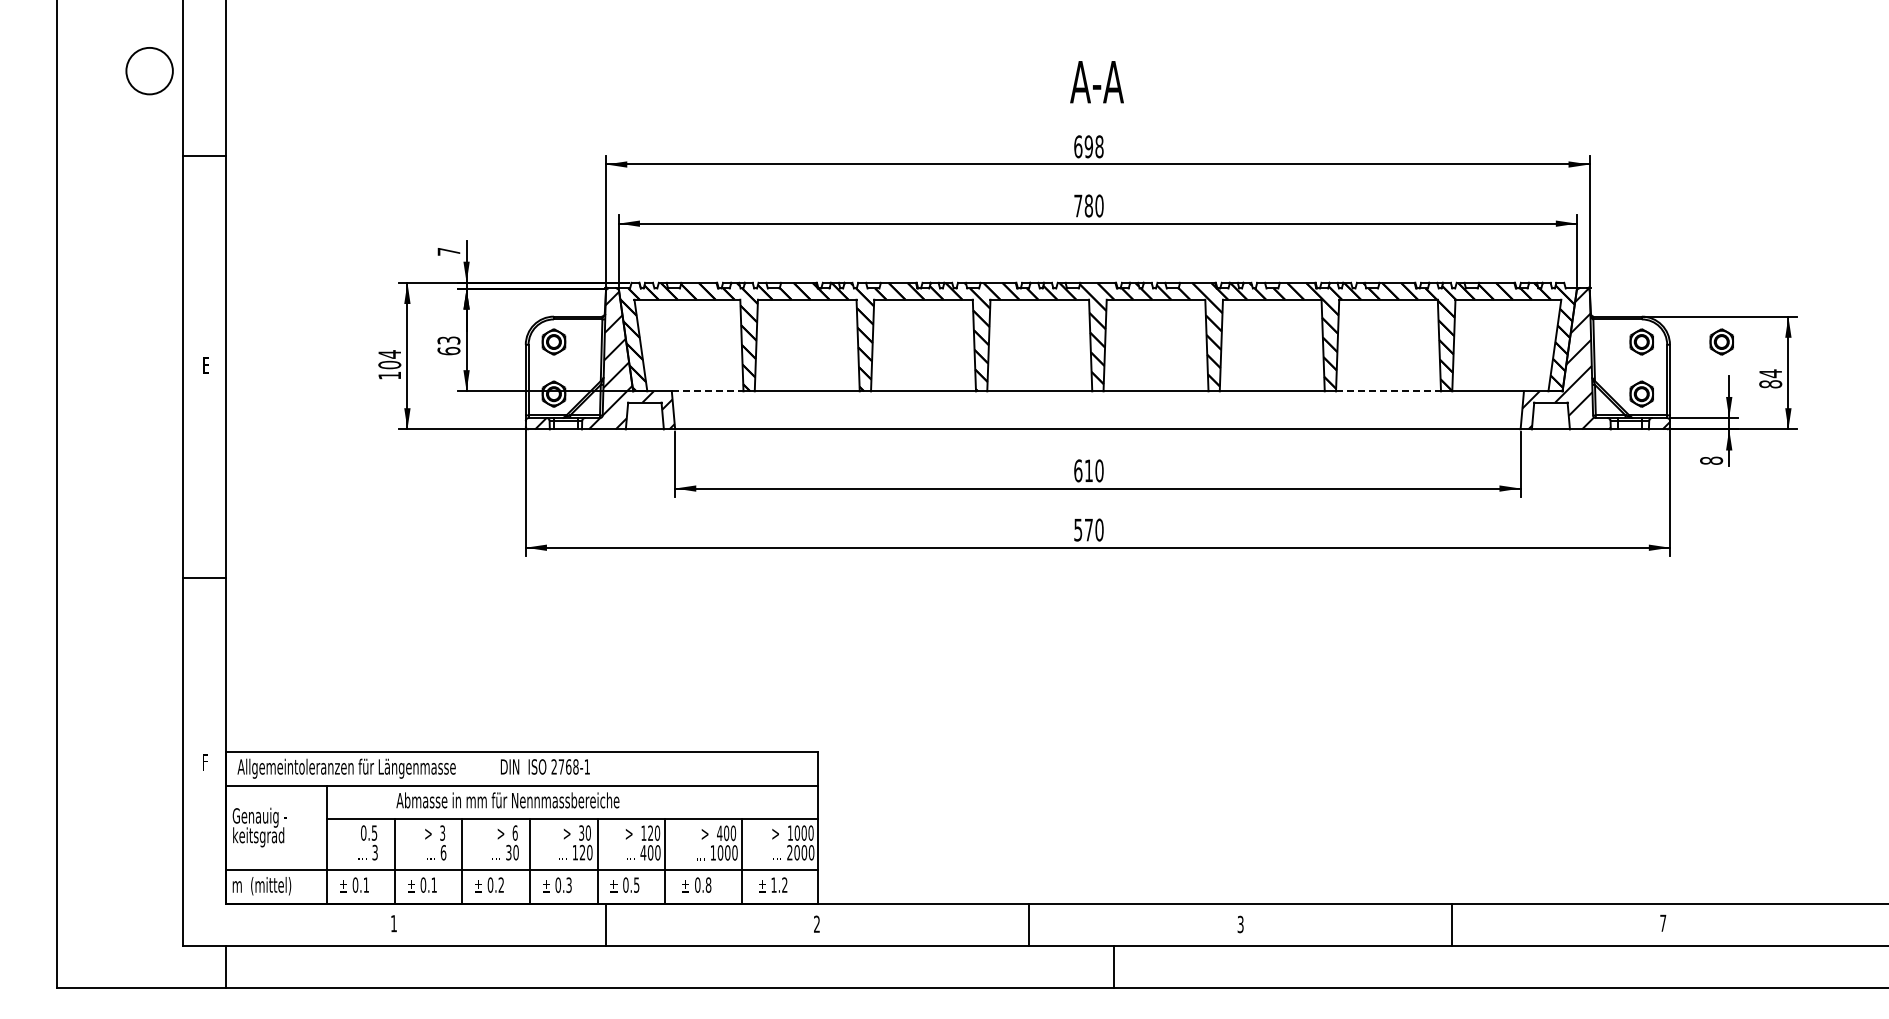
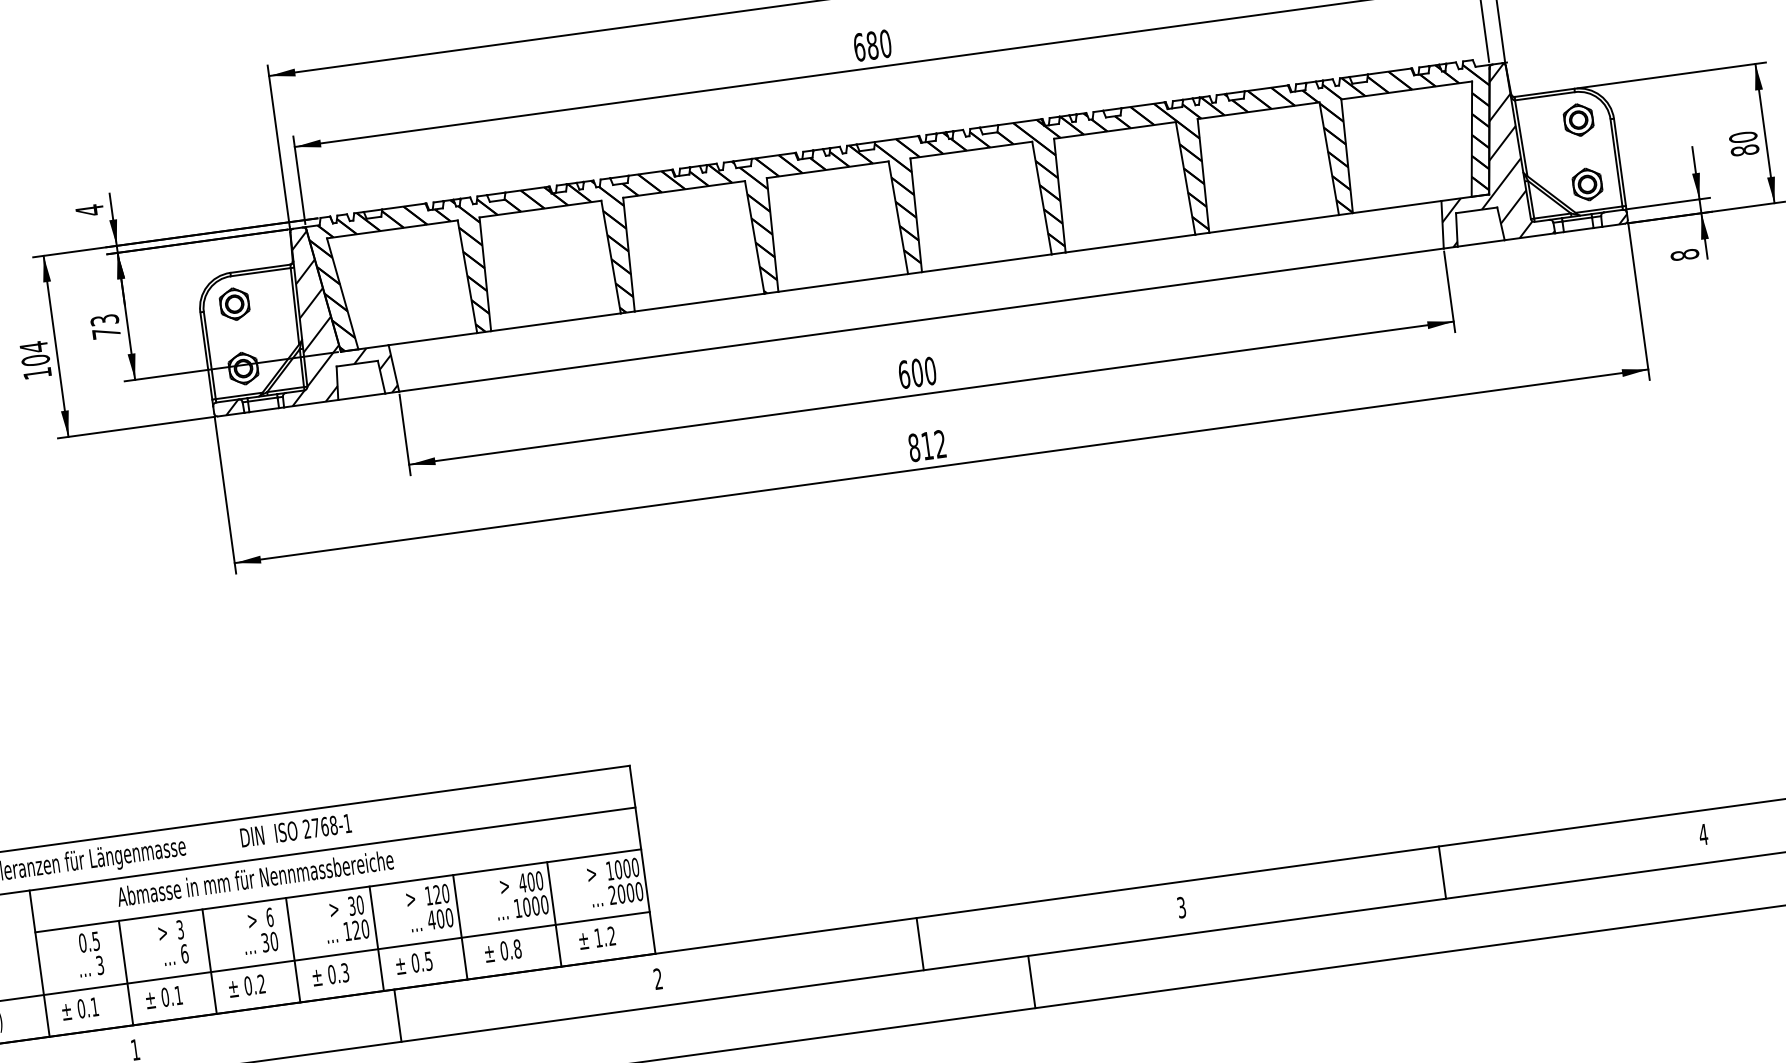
text: (1078, 205) -> (859, 46), 780 -> 680
text: (448, 251) -> (89, 210), 7 -> 4
part: (1721, 341) -> (1677, 105), removed
text: (448, 351) -> (106, 333), 63 -> 73
text: (1770, 373) -> (1743, 137), 84 -> 80
line: (707, 391) -> (432, 339), dashed -> solid
line: (1389, 391) -> (1275, 223), dashed -> solid
text: (1088, 470) -> (916, 372), 610 -> 600
text: (1088, 529) -> (926, 445), 570 -> 812
text: (1662, 922) -> (1702, 833), 7 -> 4

